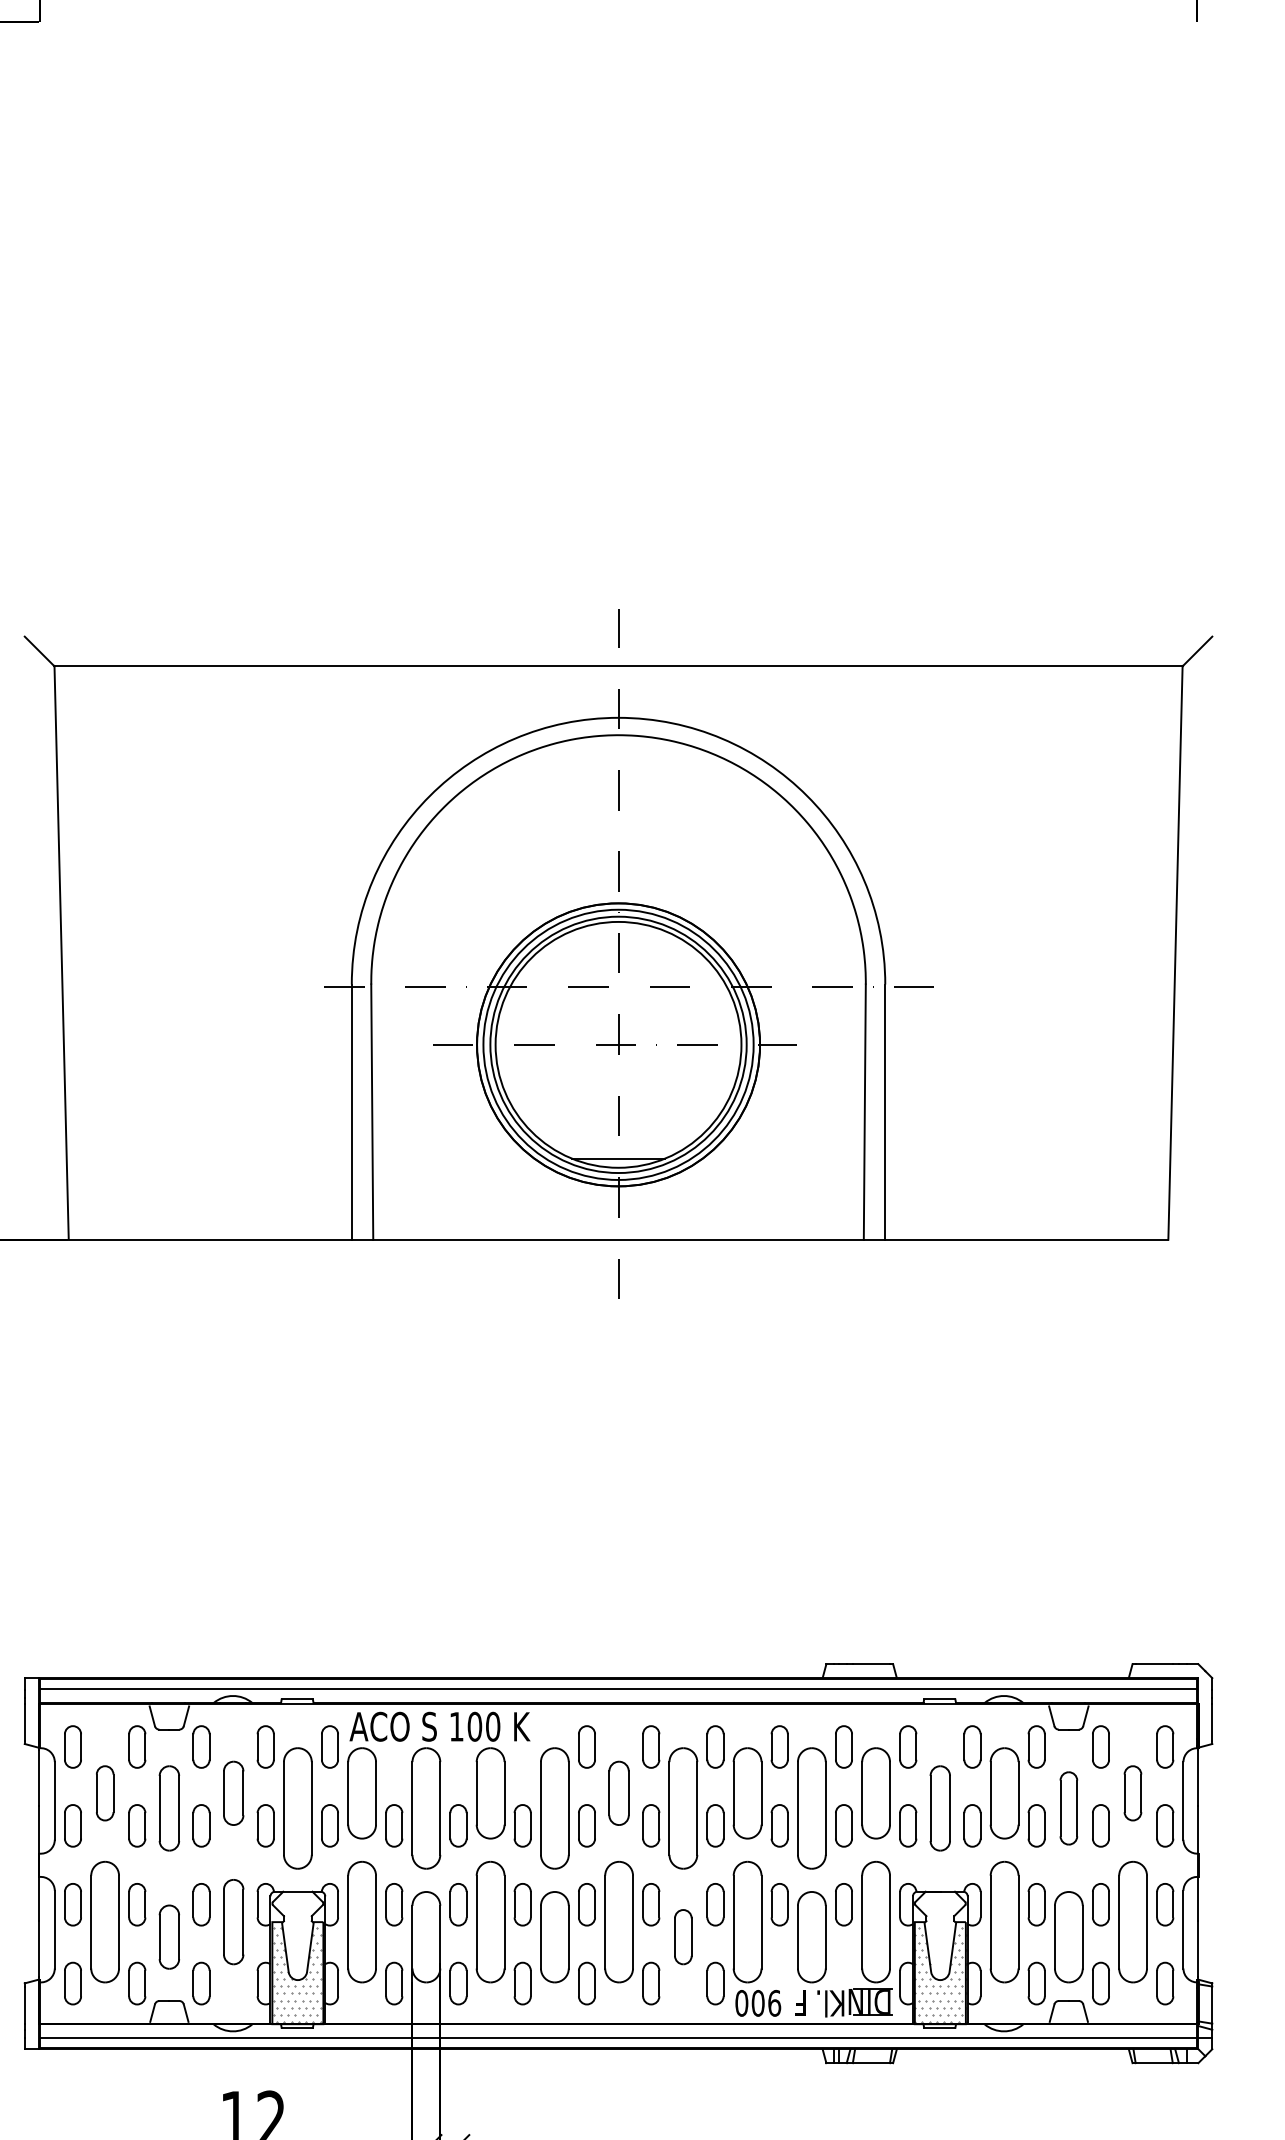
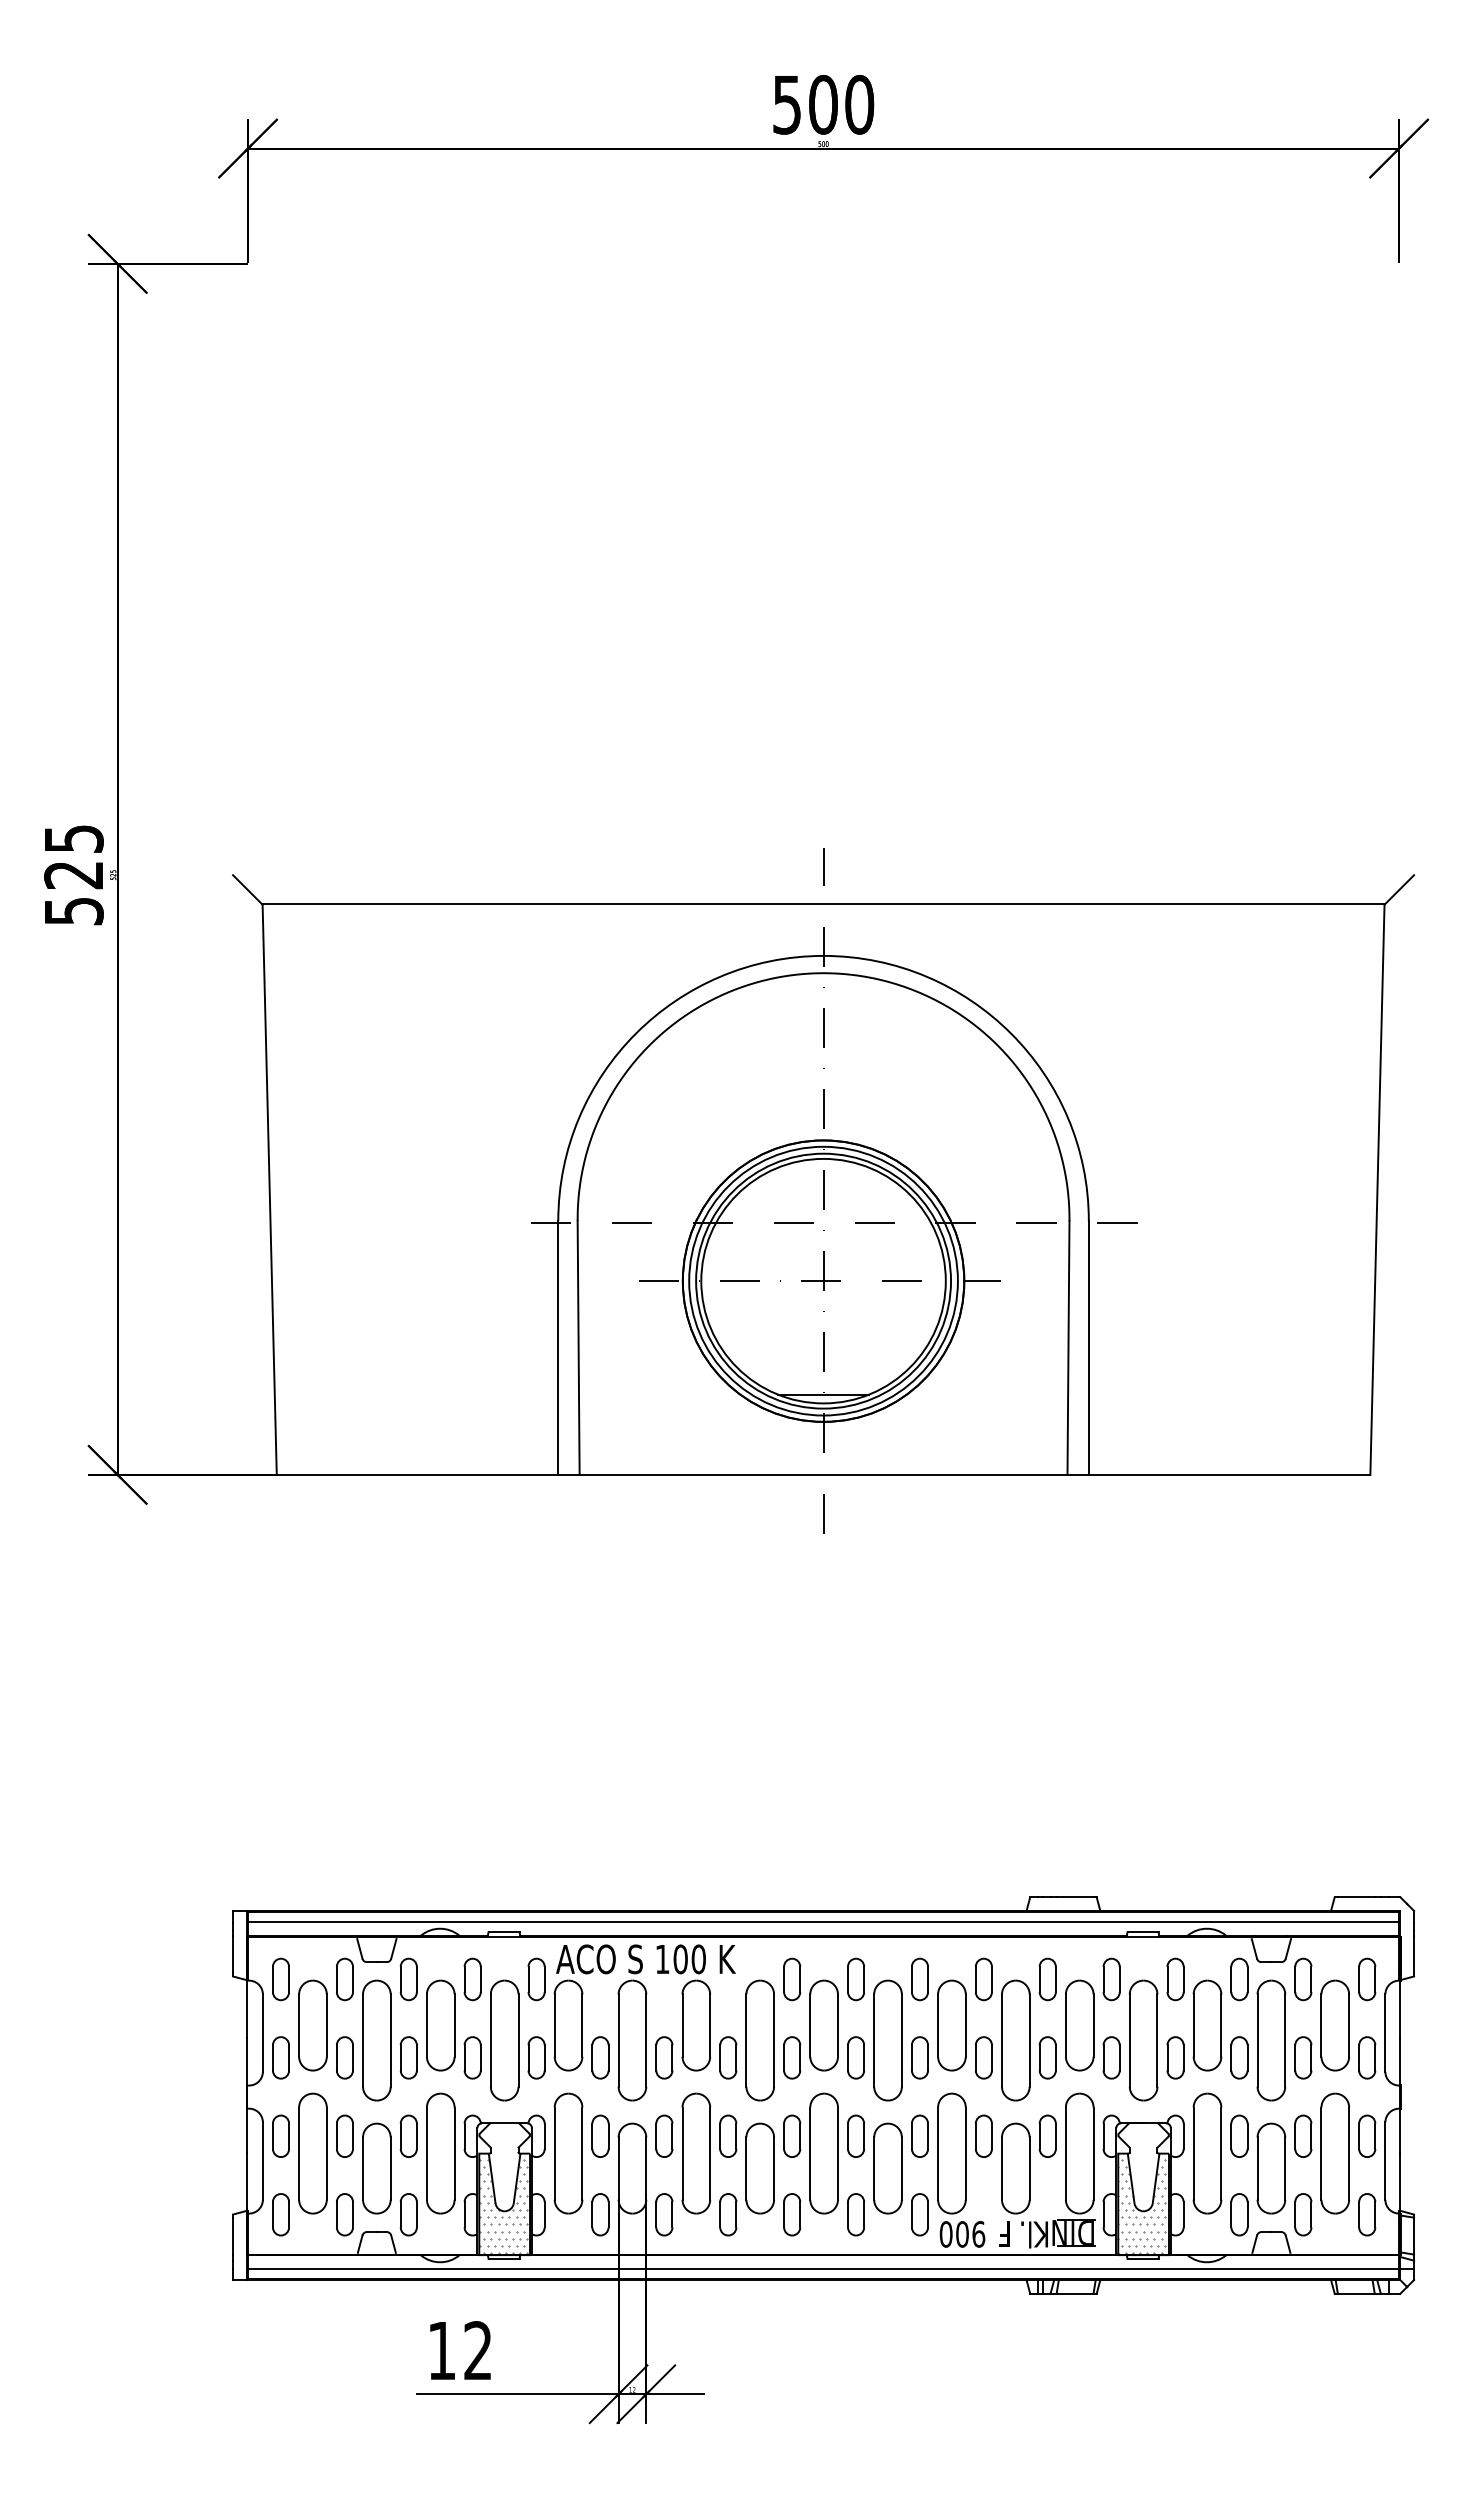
part: (104, 1793) -> (312, 2025), size x1.67
part: (233, 1793) -> (440, 2025), size x1.43
part: (618, 1793) -> (823, 2025), size x1.43
part: (1132, 1793) -> (1334, 2025), size x1.67
part: (169, 1808) -> (376, 2040), size x1.43
part: (940, 1808) -> (1143, 2040), size x1.43
part: (1068, 1808) -> (1271, 2040), size x1.67
part: (233, 1922) -> (440, 2153), size x1.43
part: (169, 1937) -> (376, 2168), size x1.43
part: (682, 1937) -> (887, 2168), size x1.67

